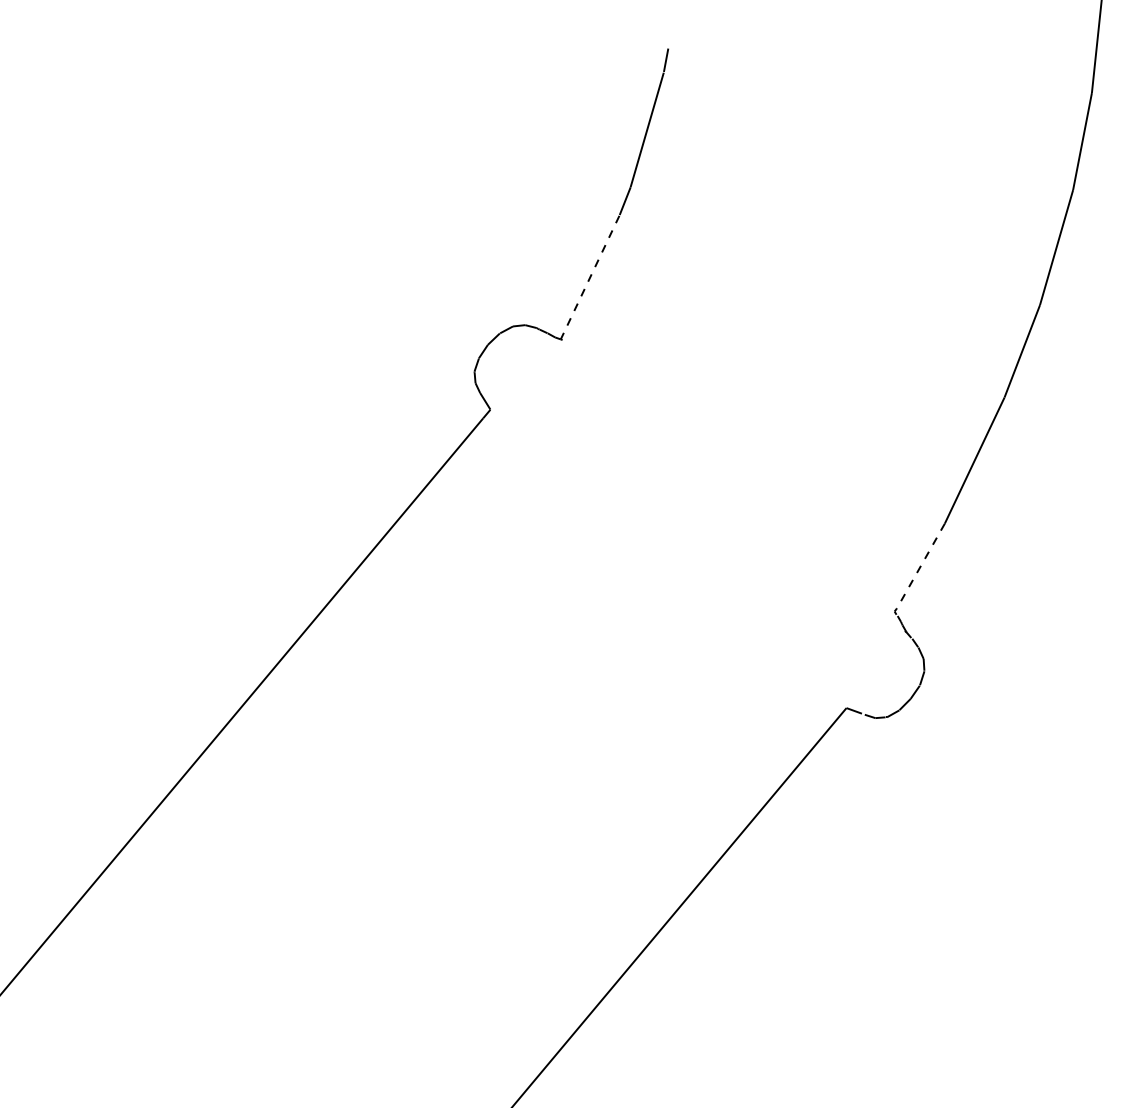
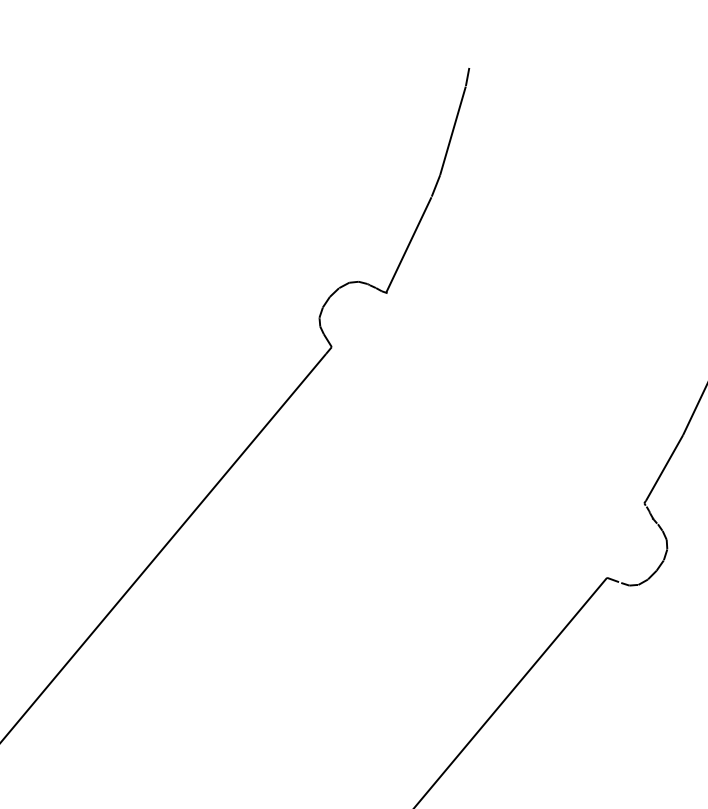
line: (589, 278) -> (408, 245), dashed -> solid
line: (920, 566) -> (664, 468), dashed -> solid

